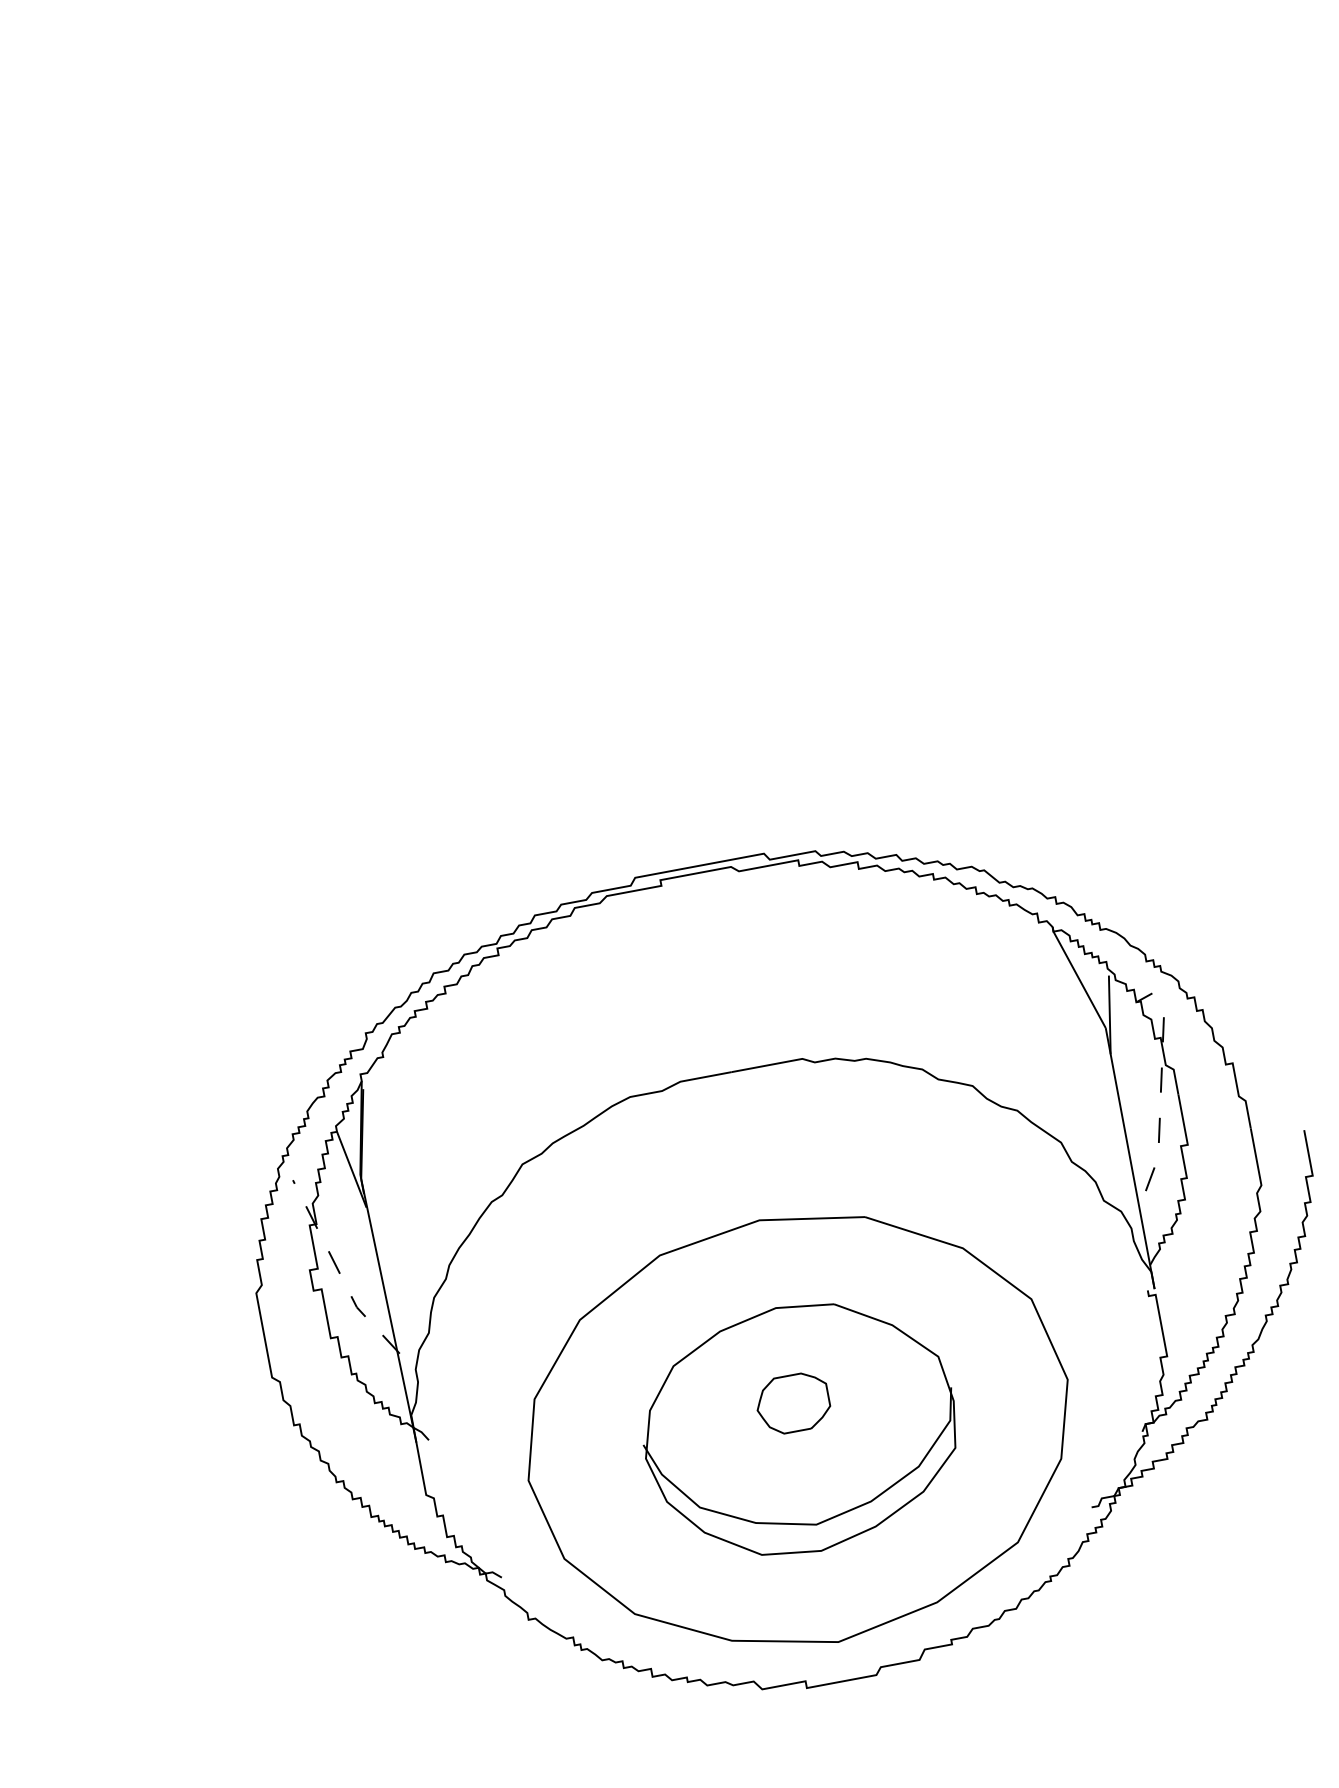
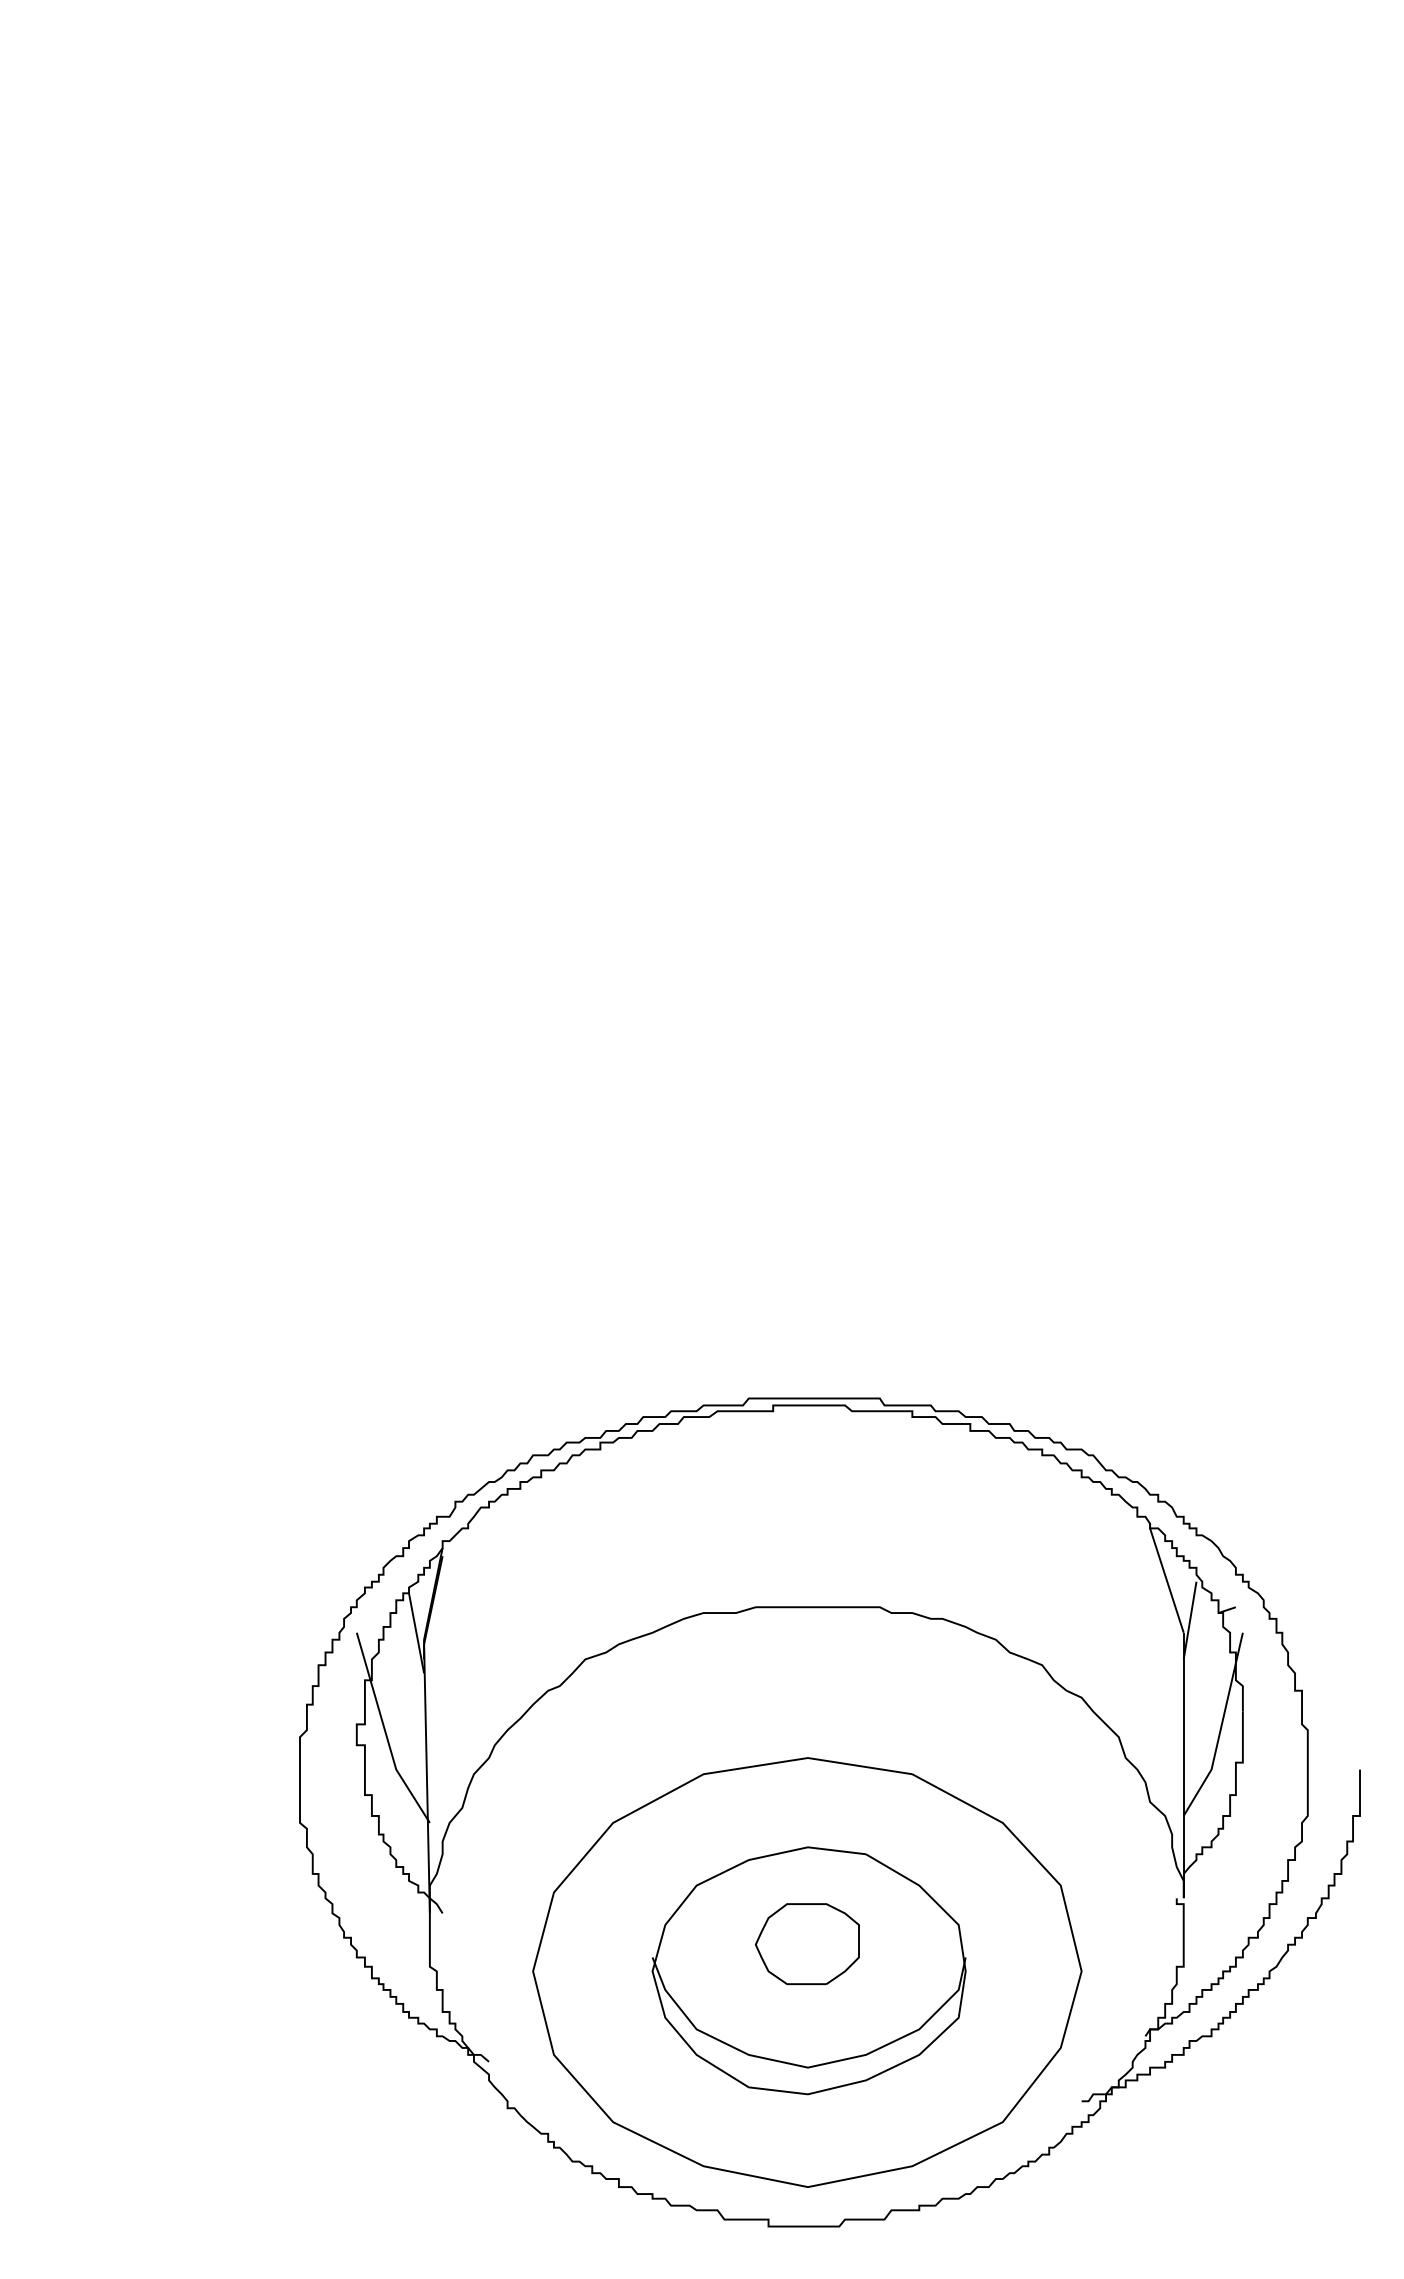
line: (1159, 1115) -> (1220, 1728), dashed -> solid
line: (339, 1272) -> (385, 1732), dashed -> solid
part: (792, 1403) -> (806, 1944), size x1.43

